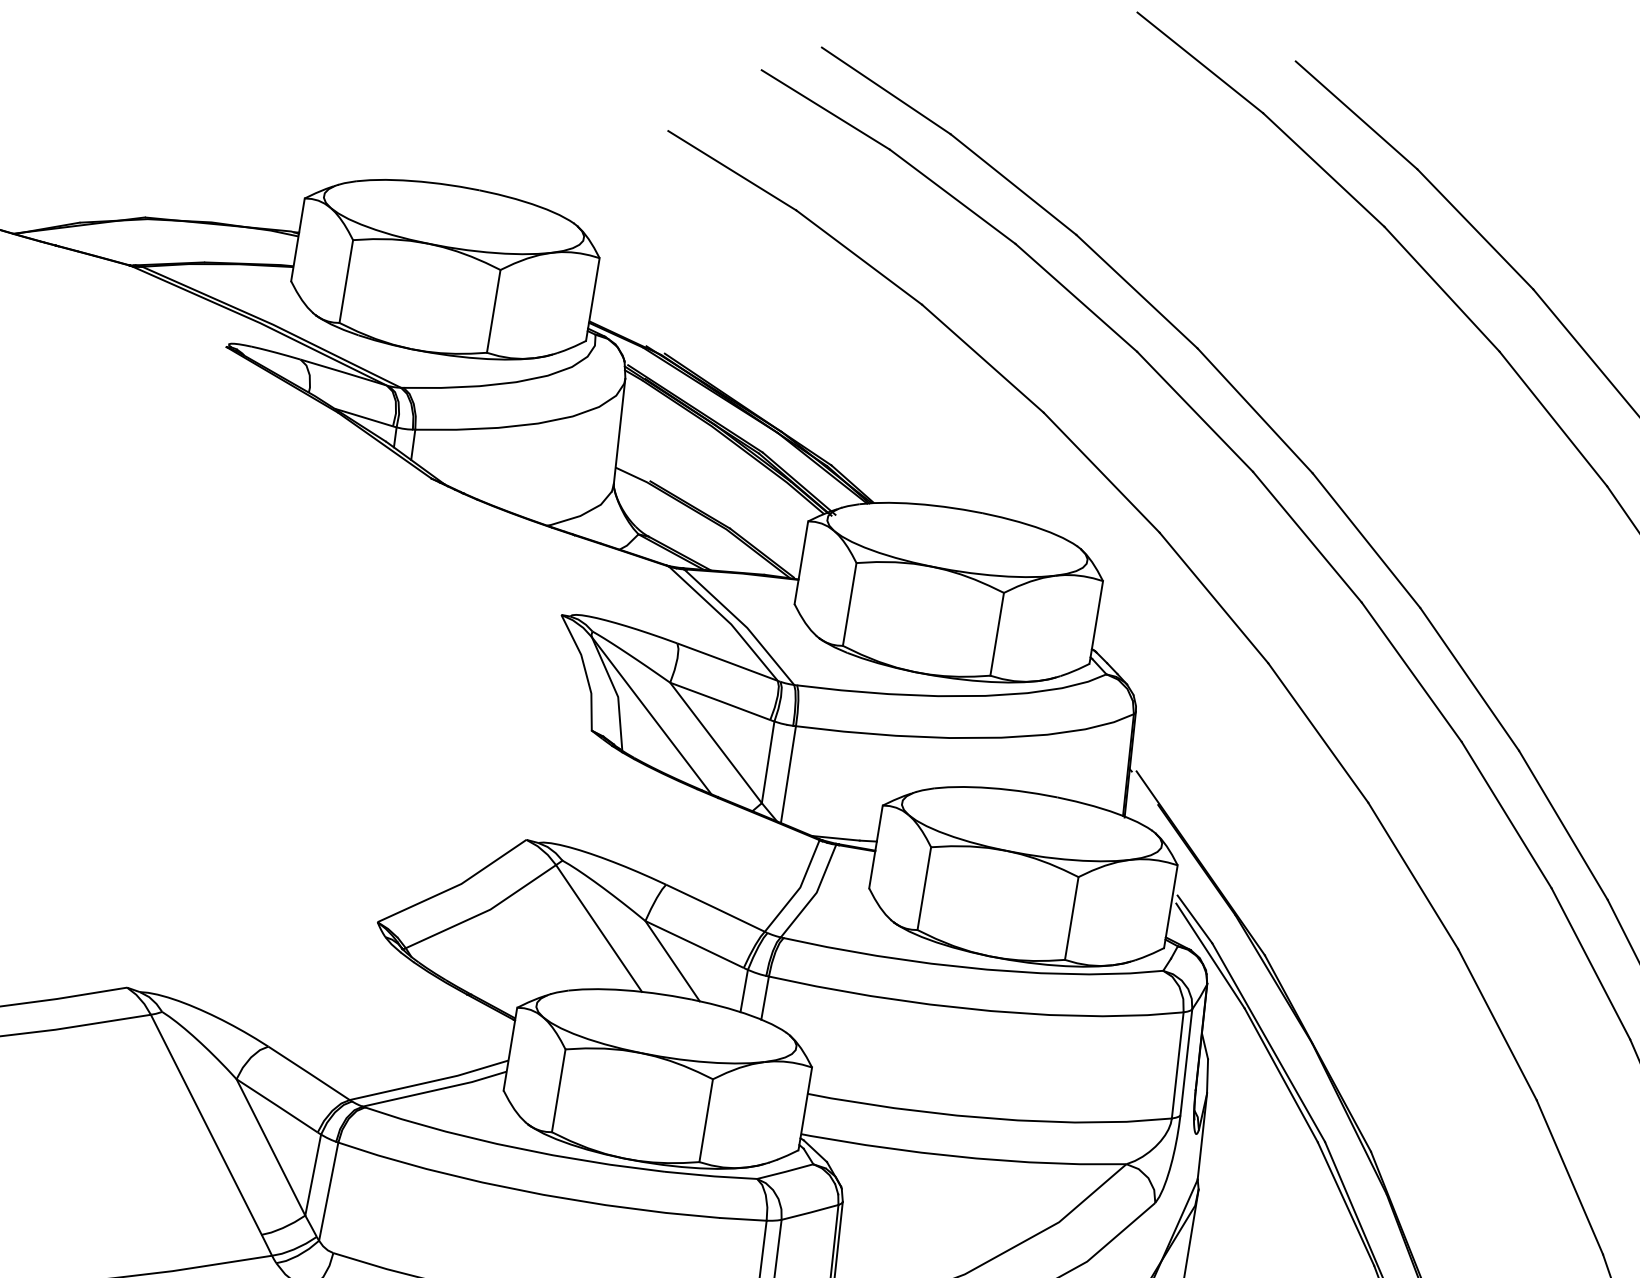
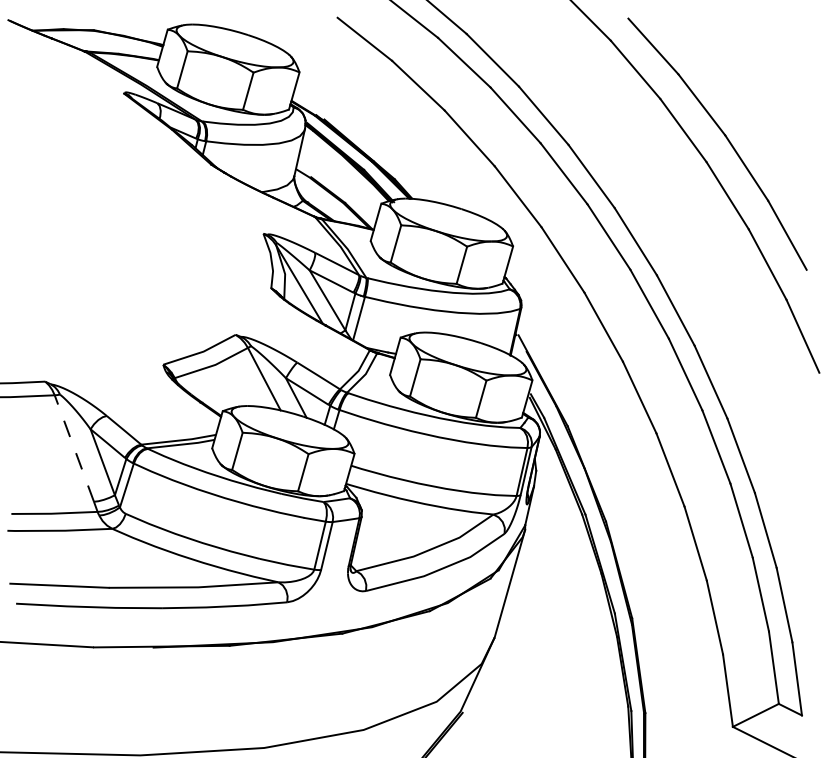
line: (206, 1124) -> (74, 448), solid -> dashed

